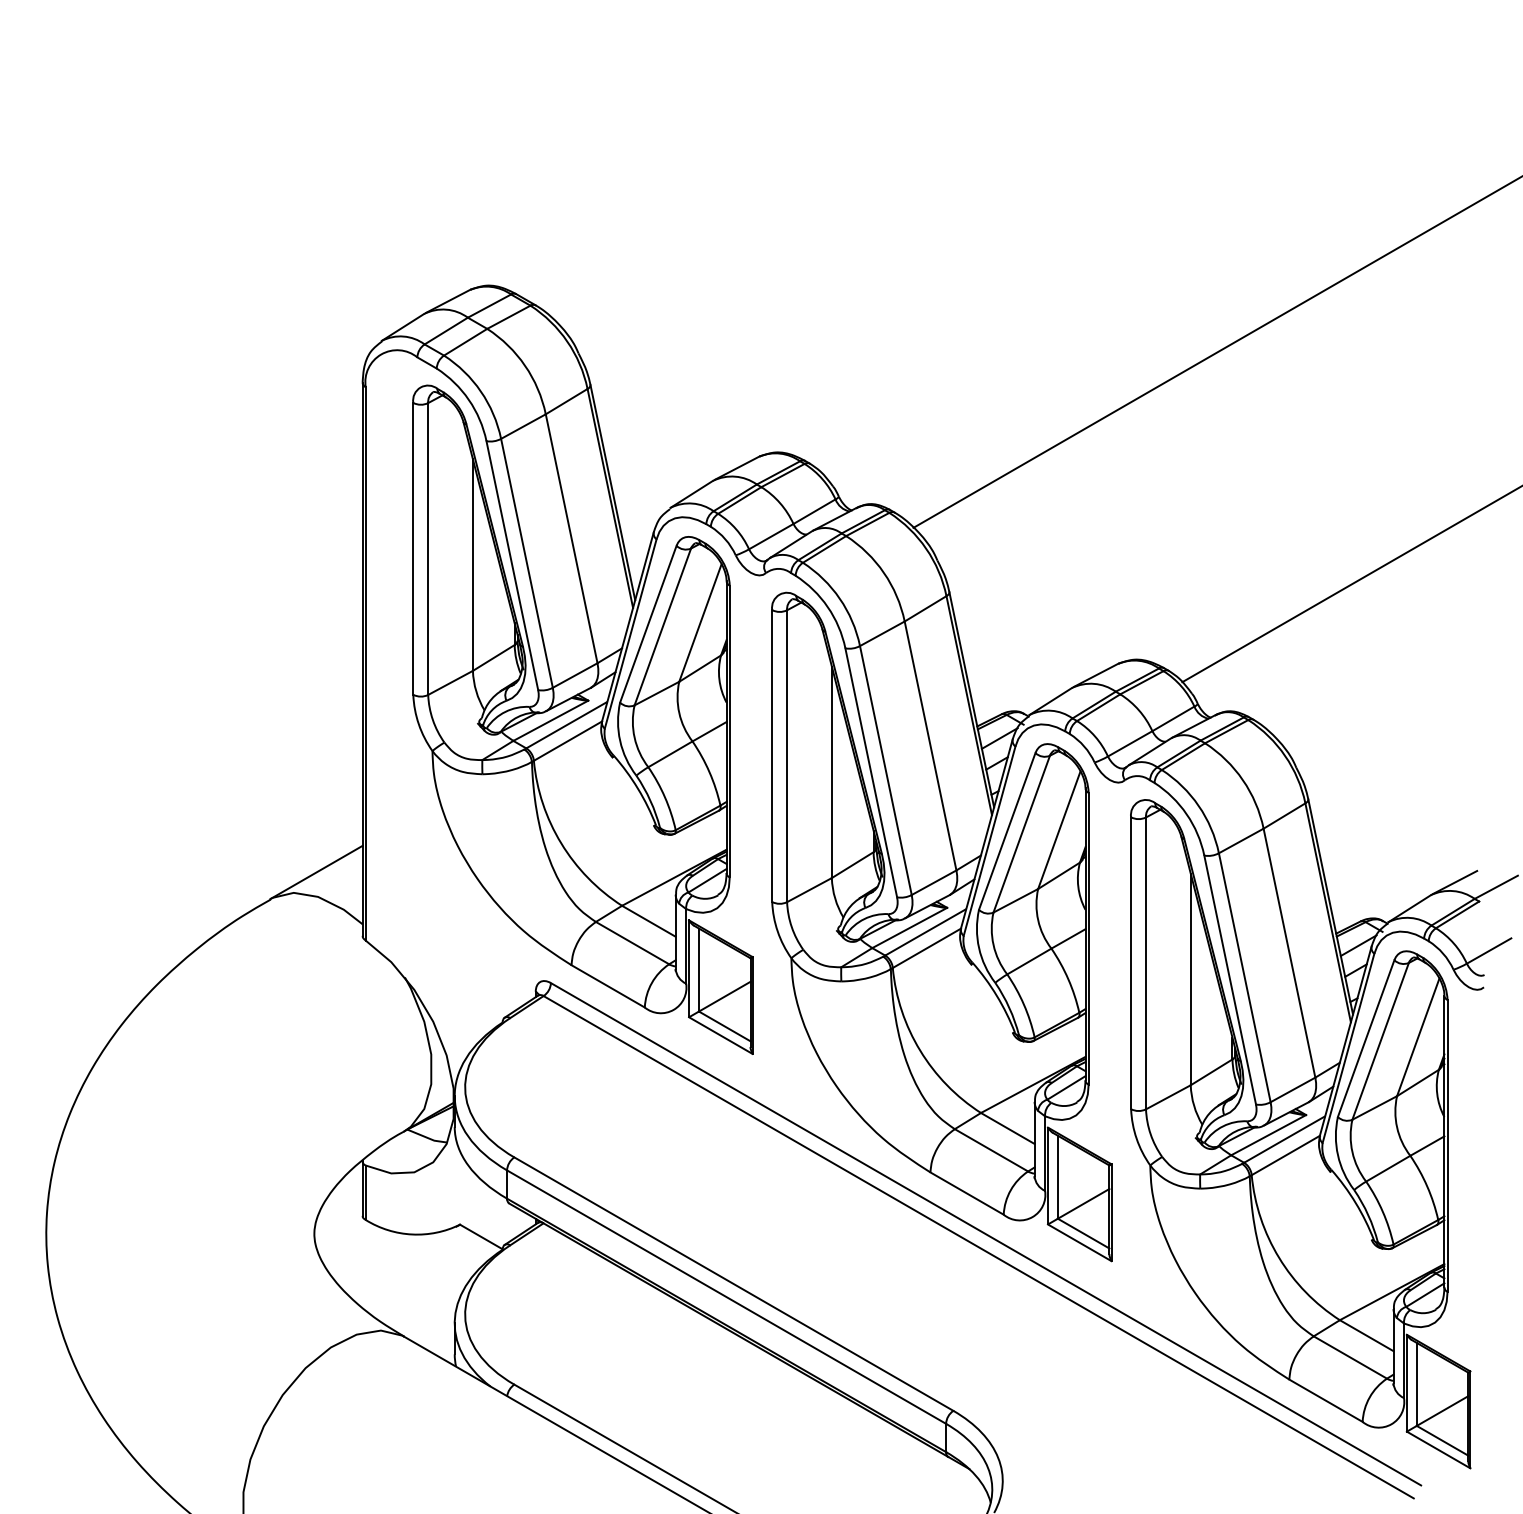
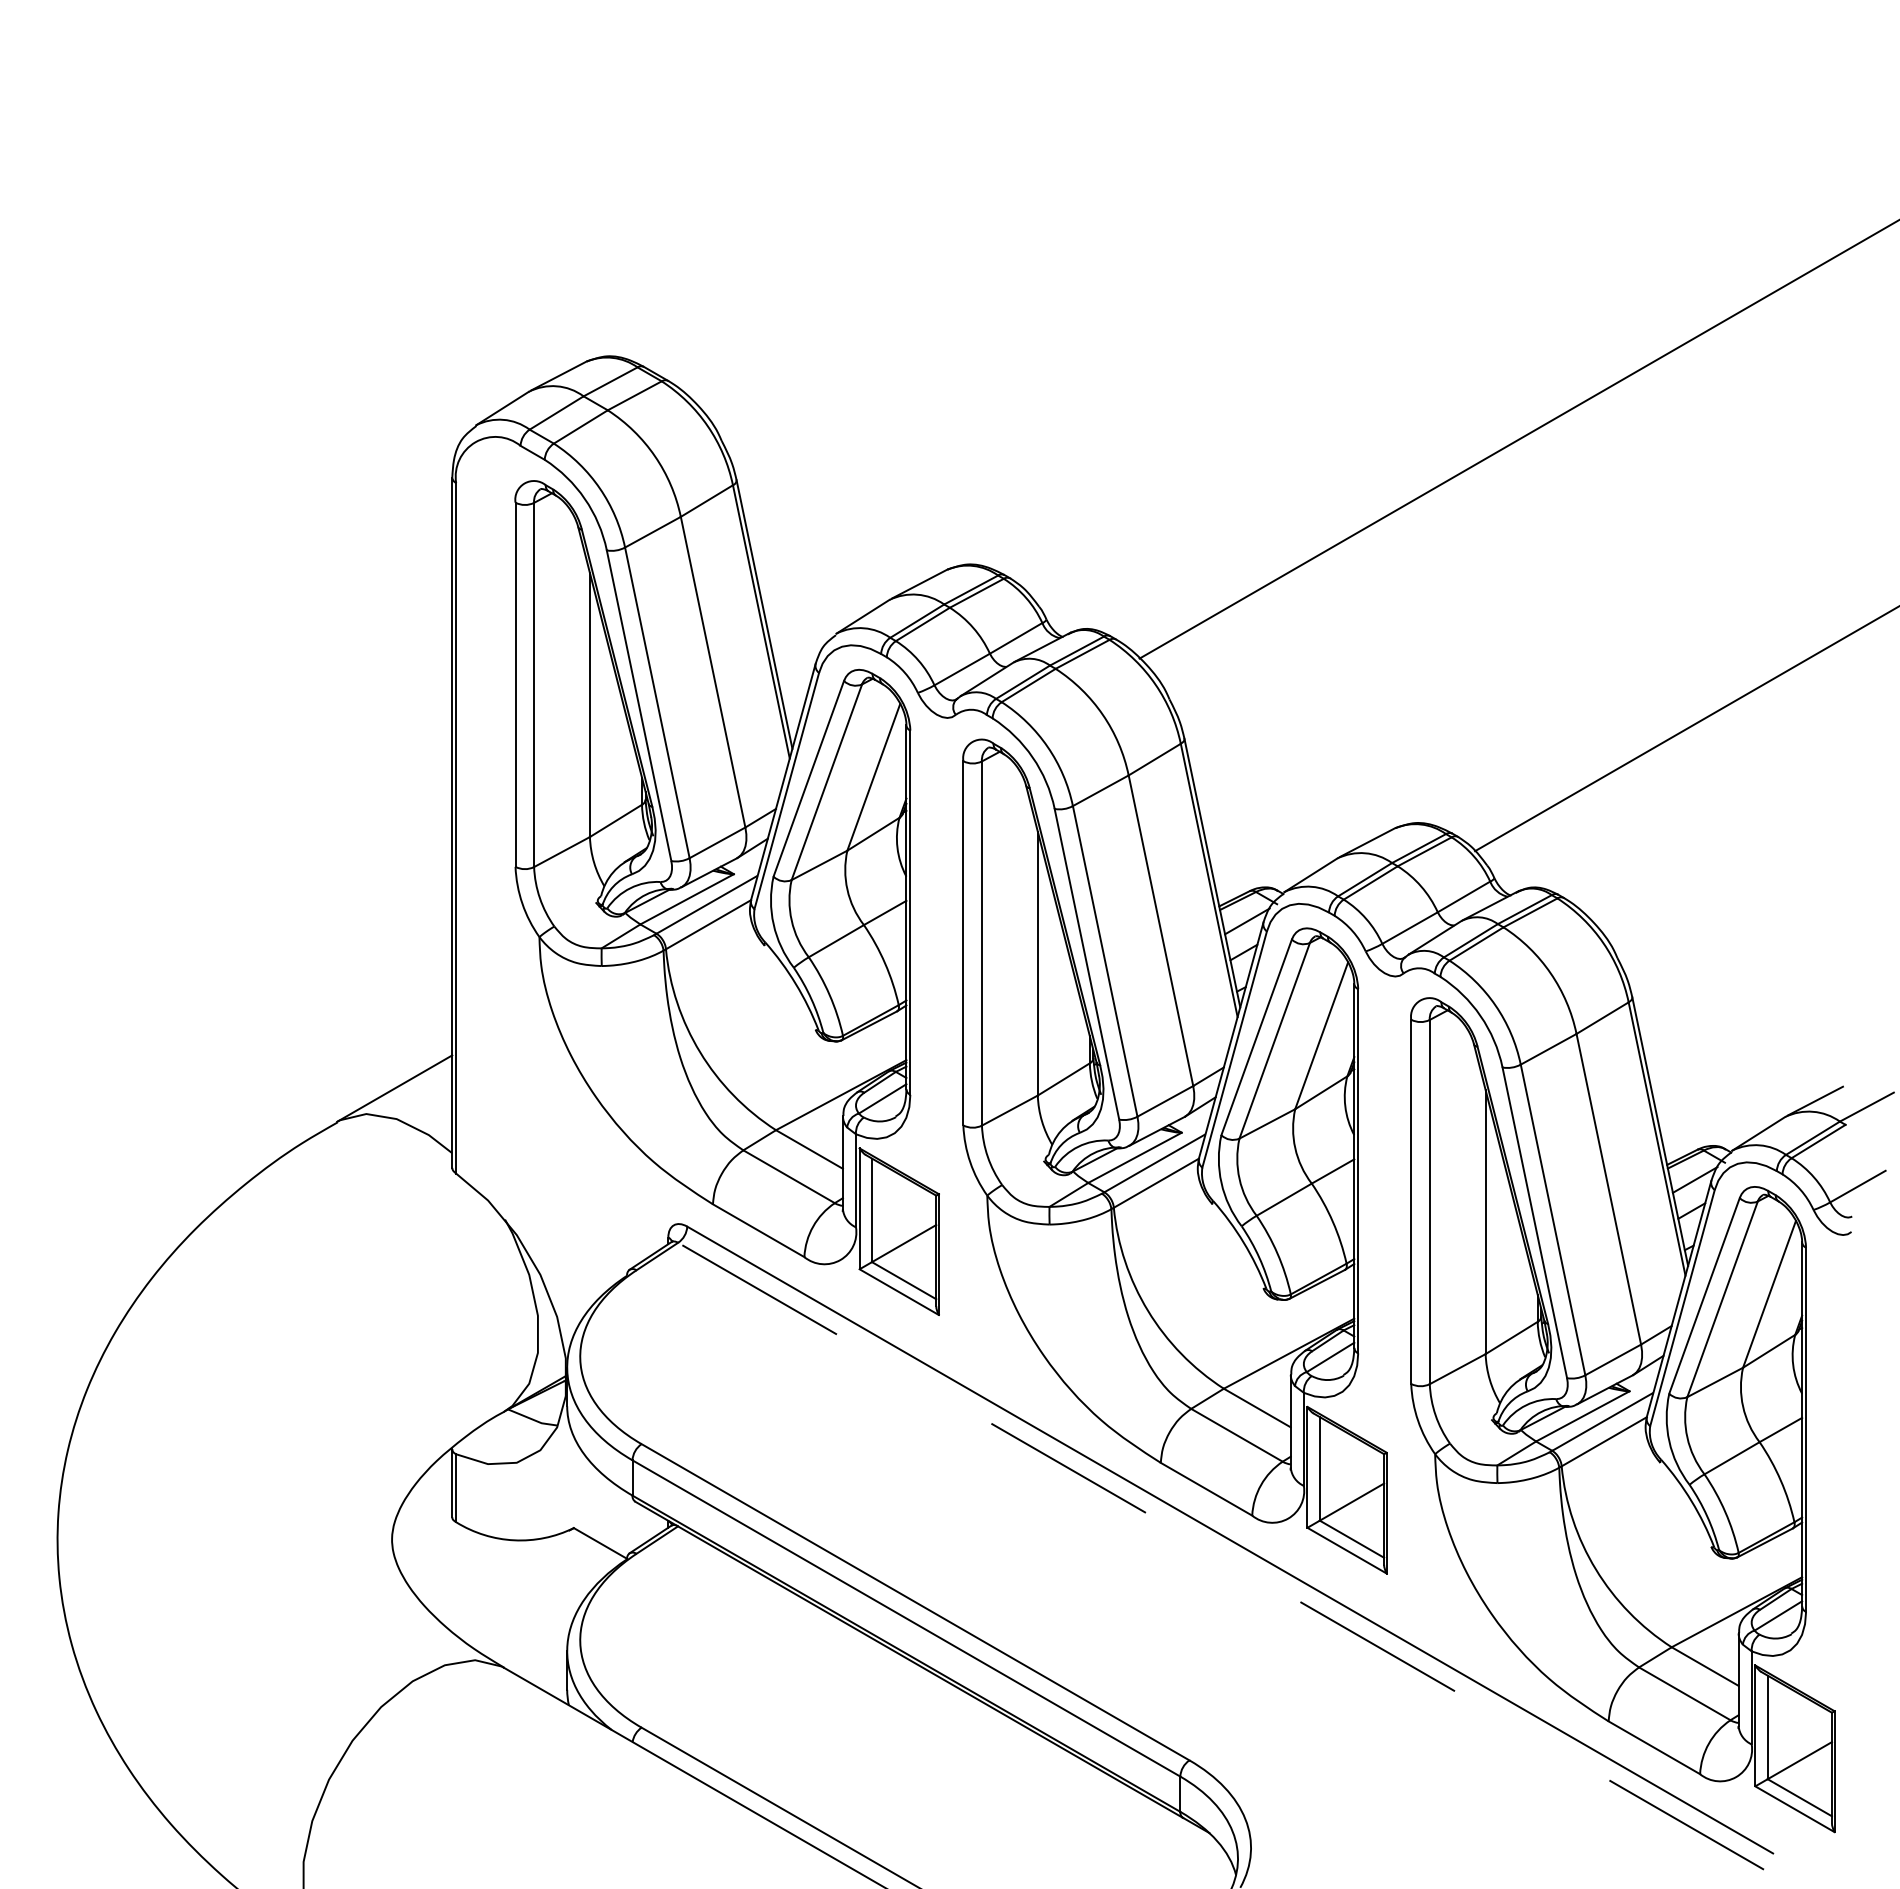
line: (979, 1247) -> (1221, 1556), solid -> dashed

